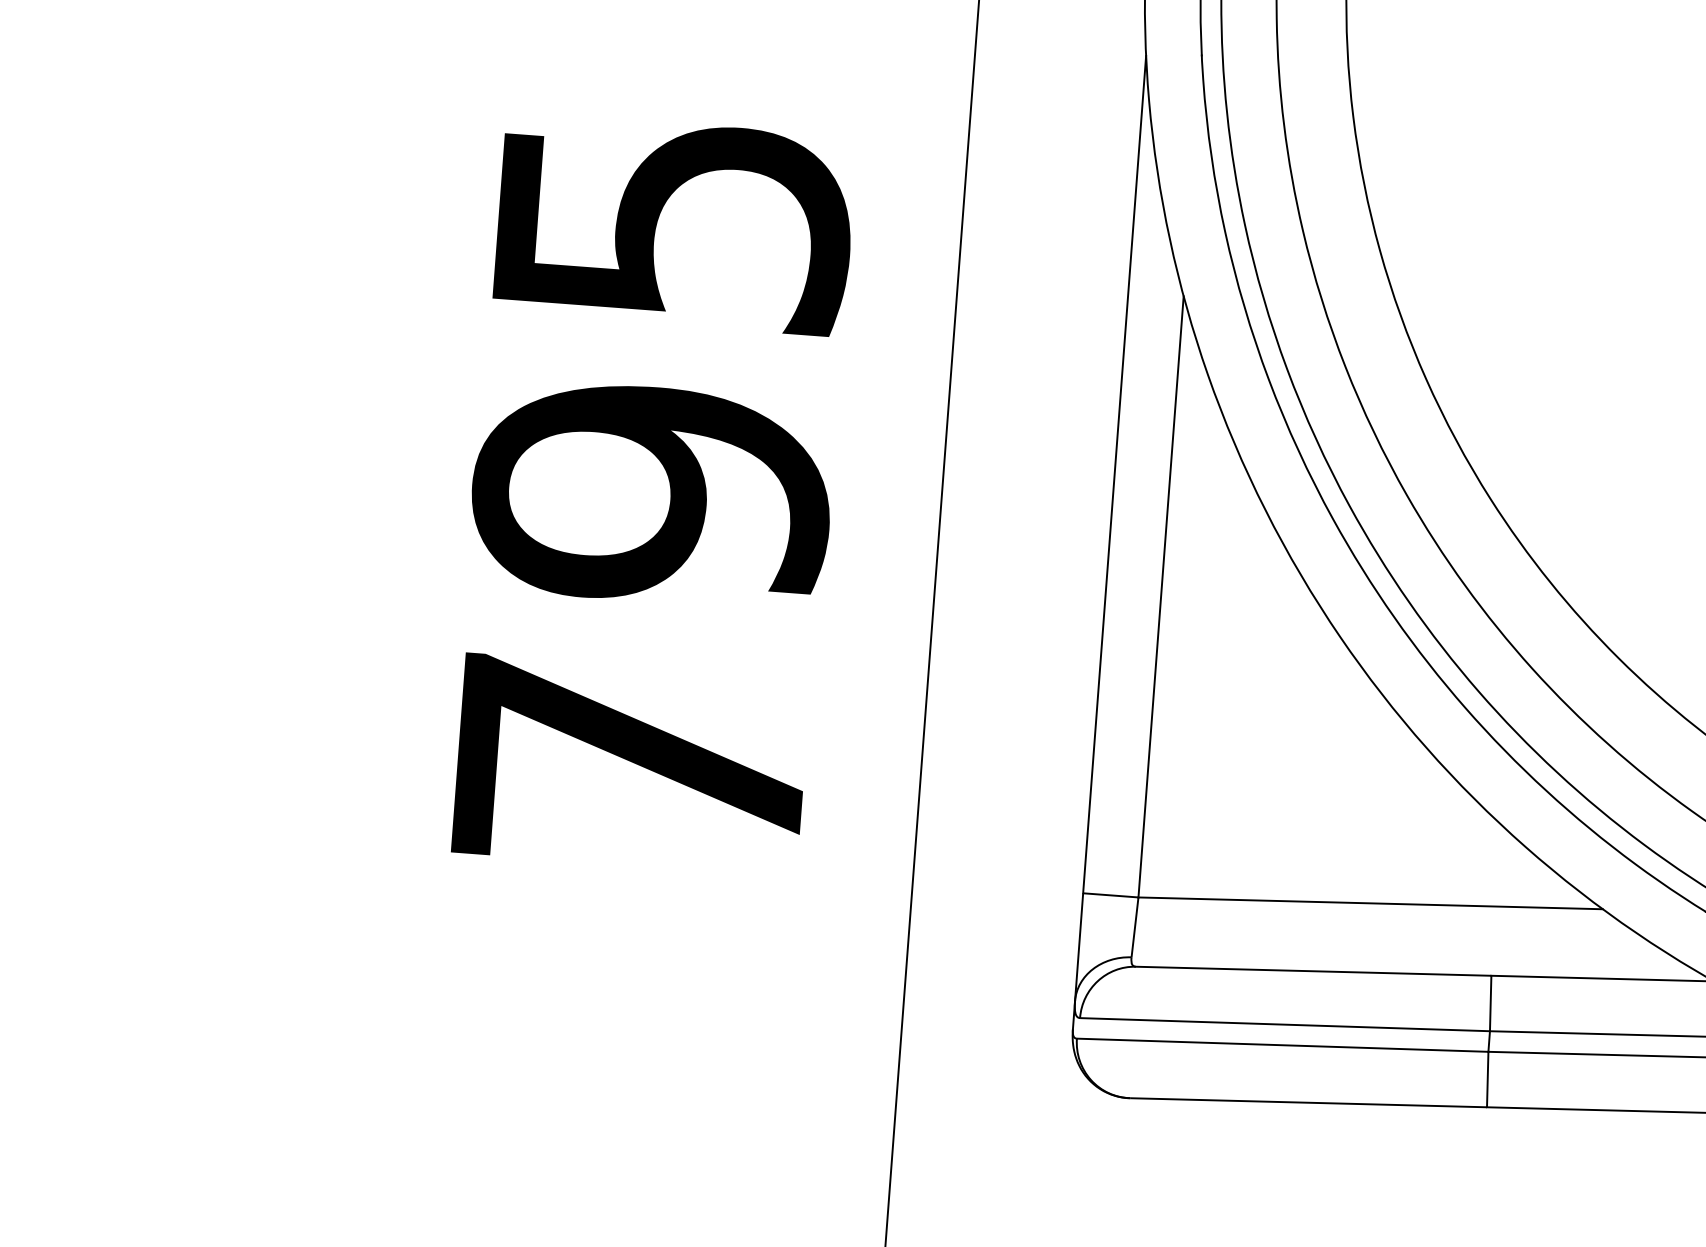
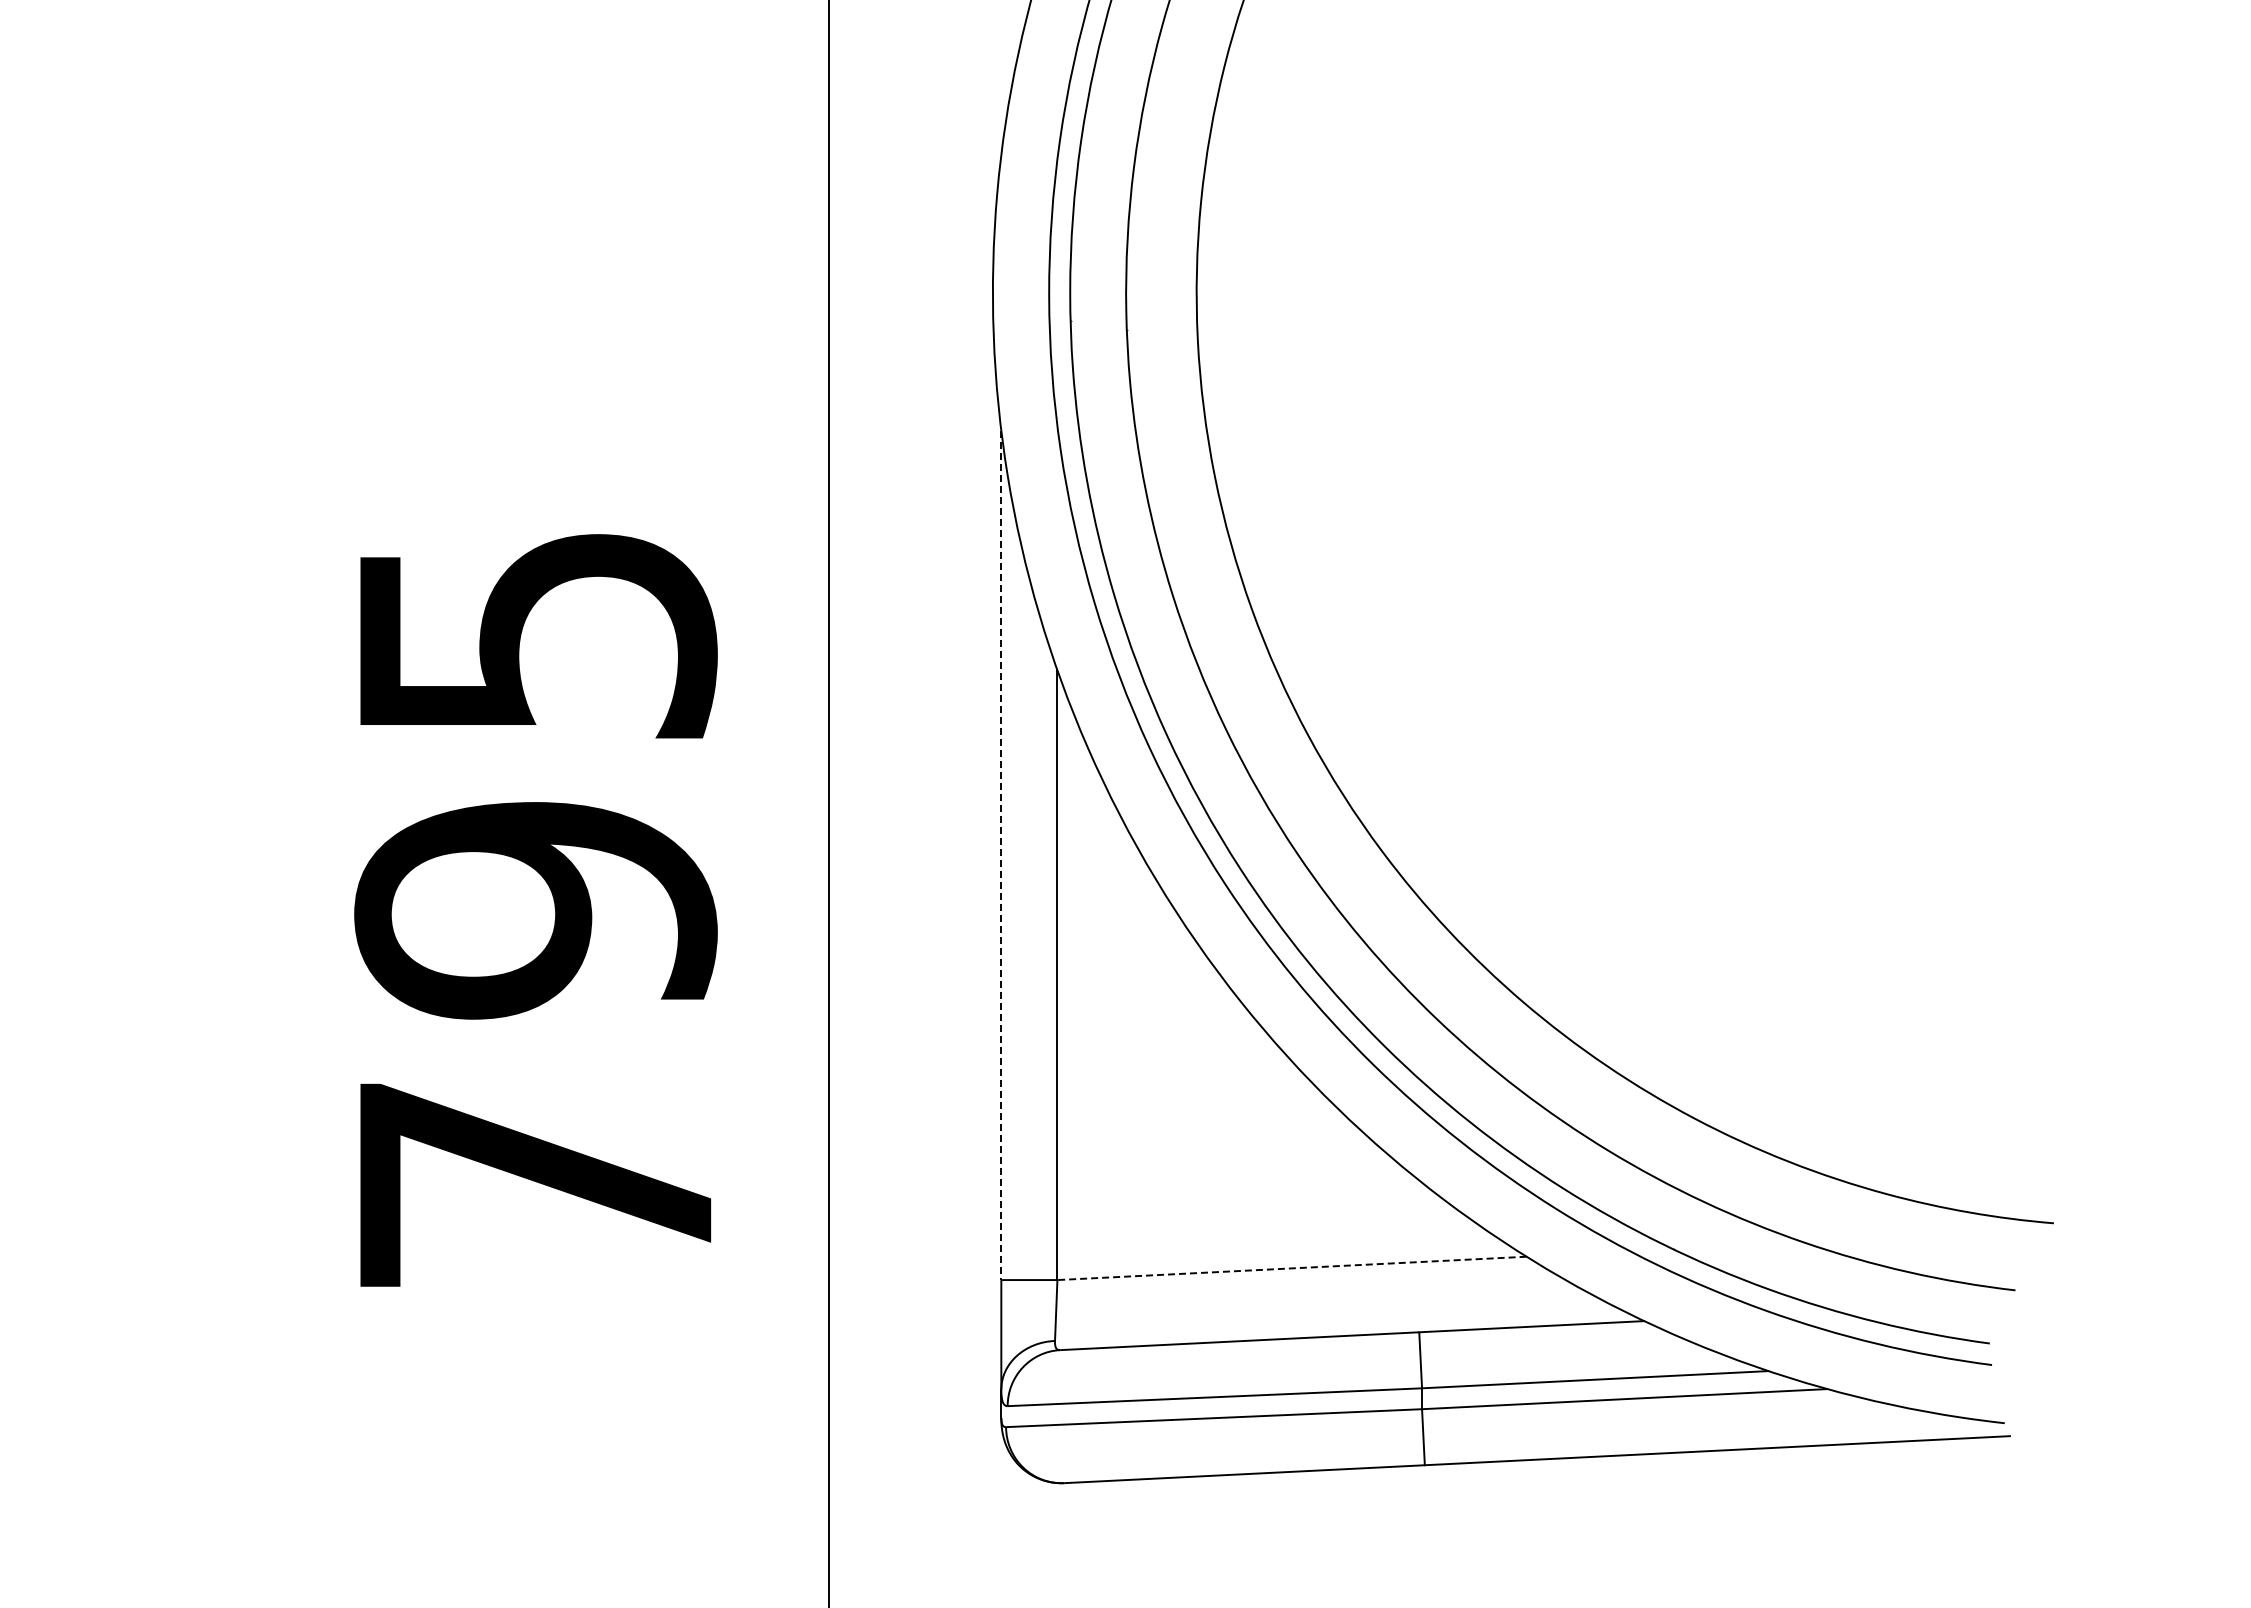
line: (1114, 474) -> (1001, 855), solid -> dashed
line: (1371, 903) -> (1292, 1268), solid -> dashed

